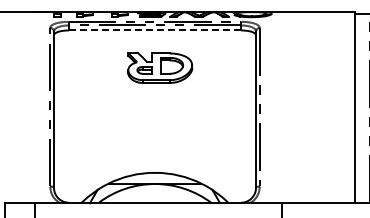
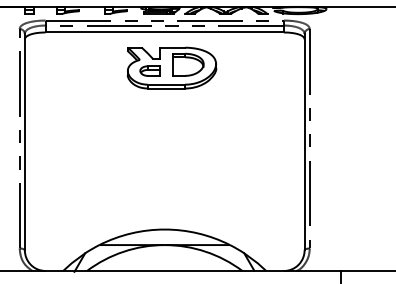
line: (154, 30) -> (164, 32), dashed -> solid
part: (160, 67) -> (172, 67), moved

